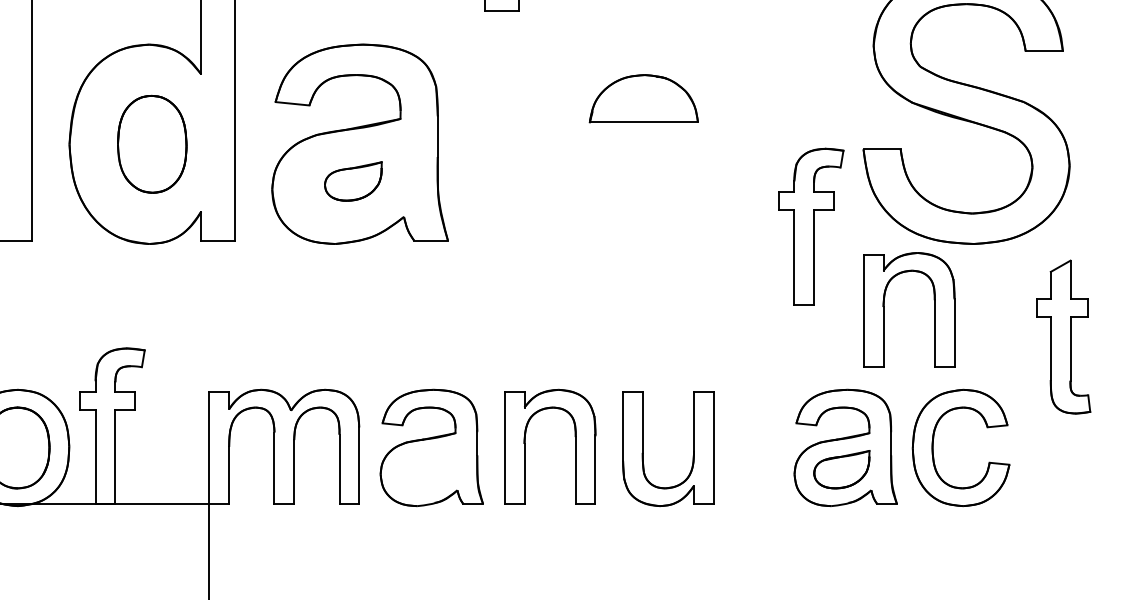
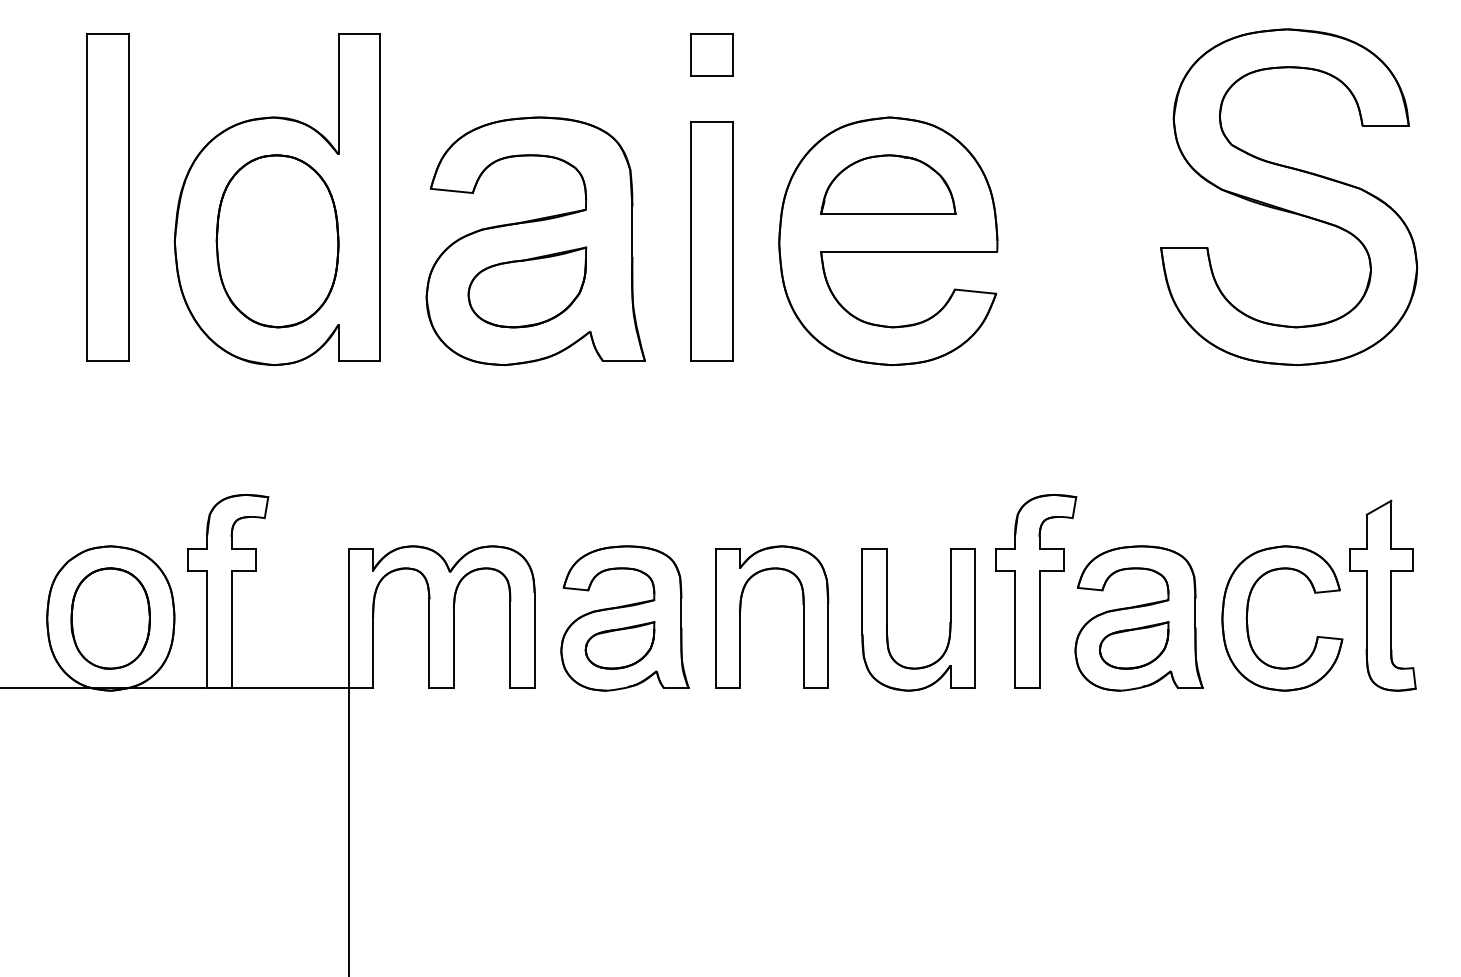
part: (152, 144) -> (277, 241), size x1.43
part: (501, 144) -> (711, 241), added
part: (644, 144) -> (888, 241), added
part: (353, 181) -> (527, 287), size x1.67
part: (811, 225) -> (1036, 590), moved
part: (934, 309) -> (1249, 446), removed
part: (1063, 336) -> (1382, 595), moved
part: (427, 469) -> (619, 645), added

